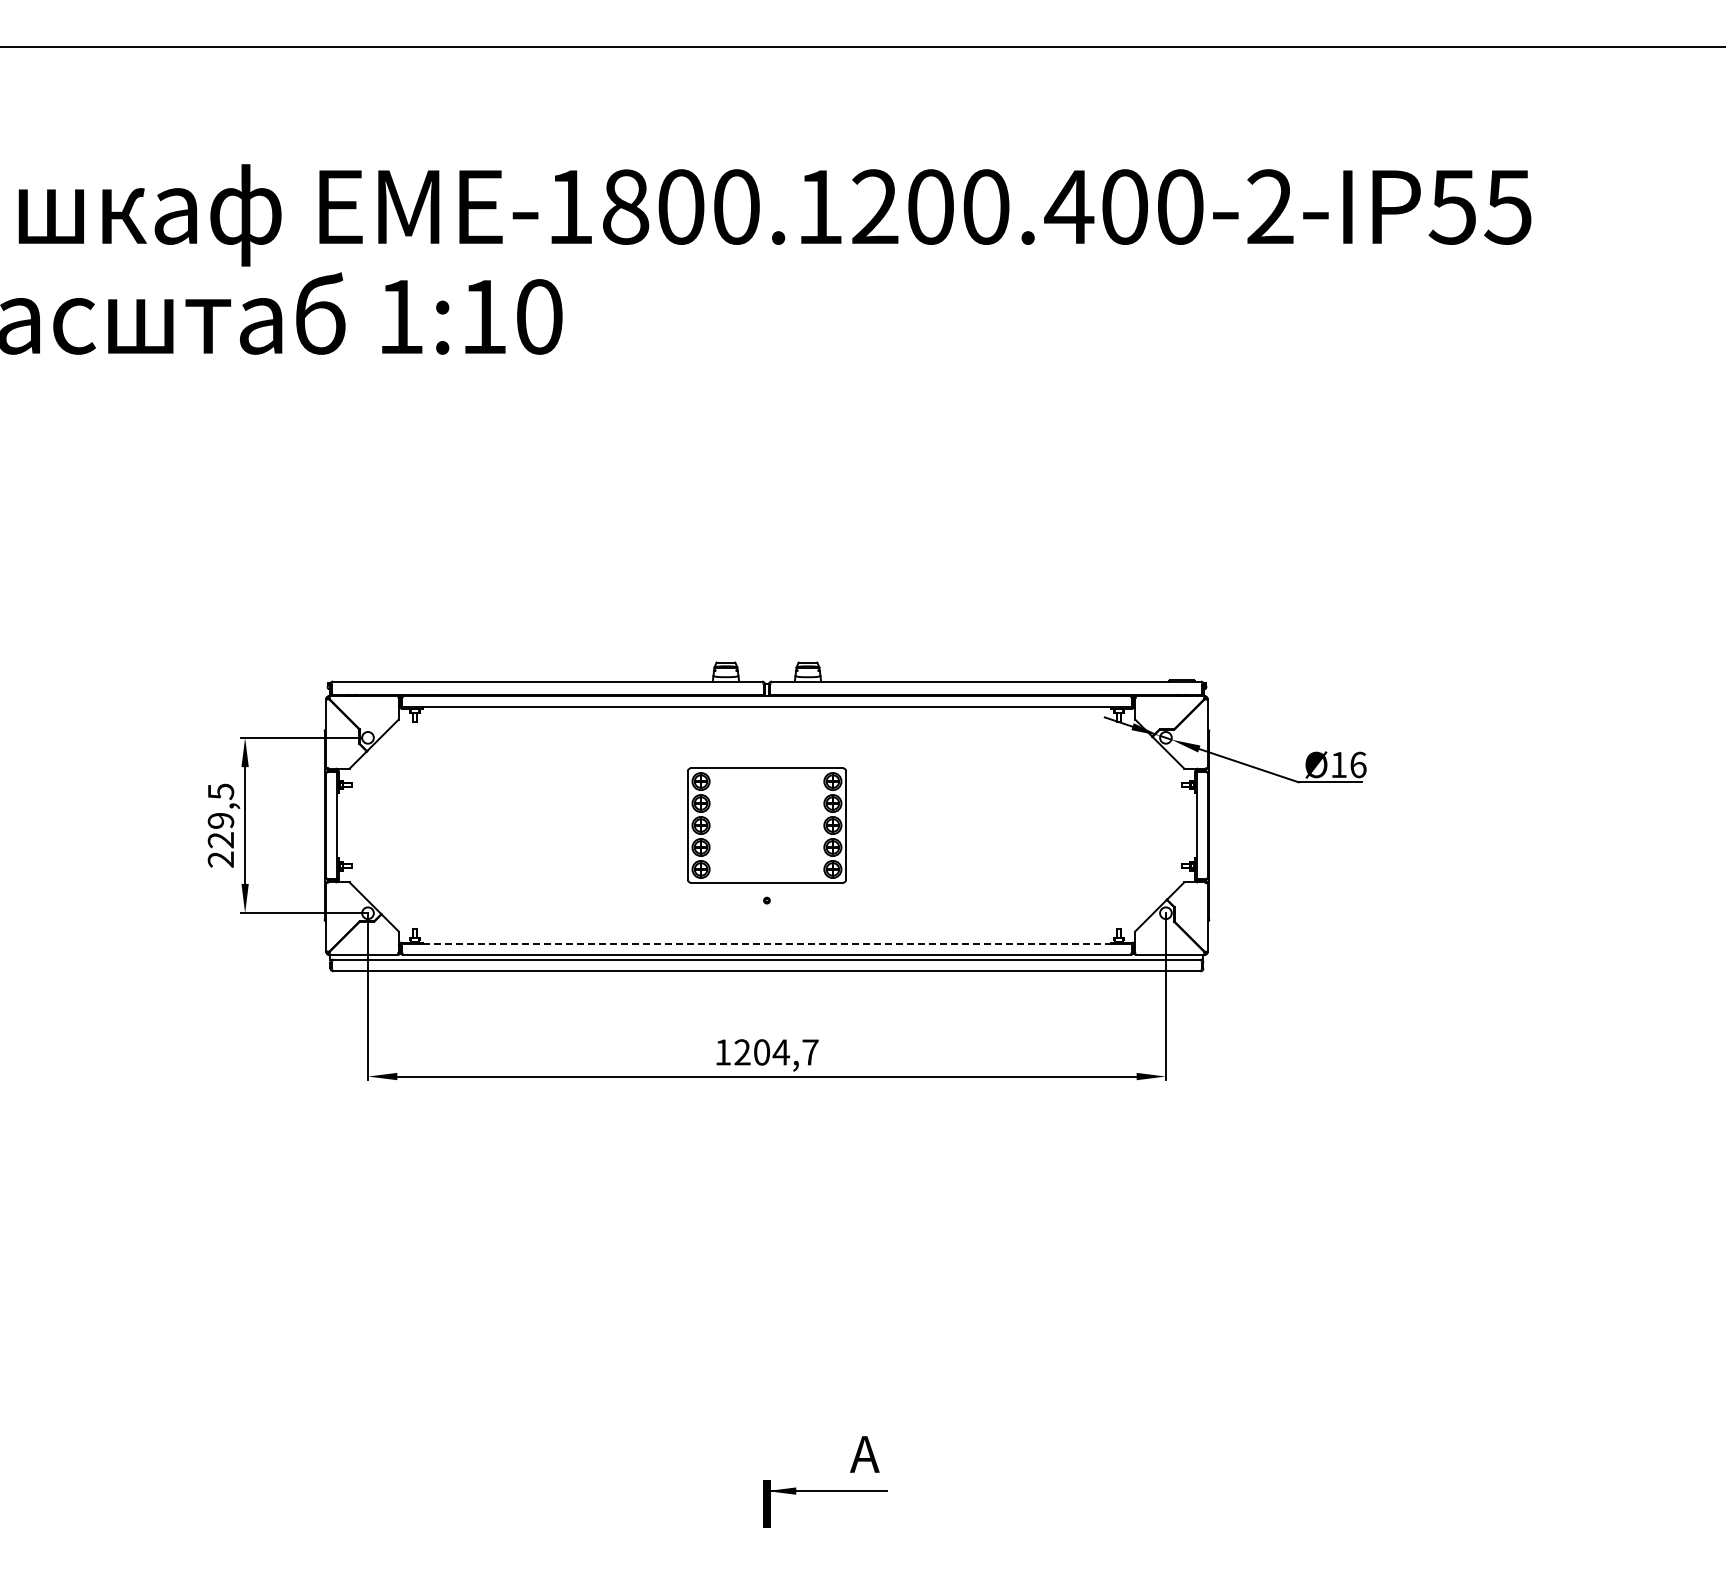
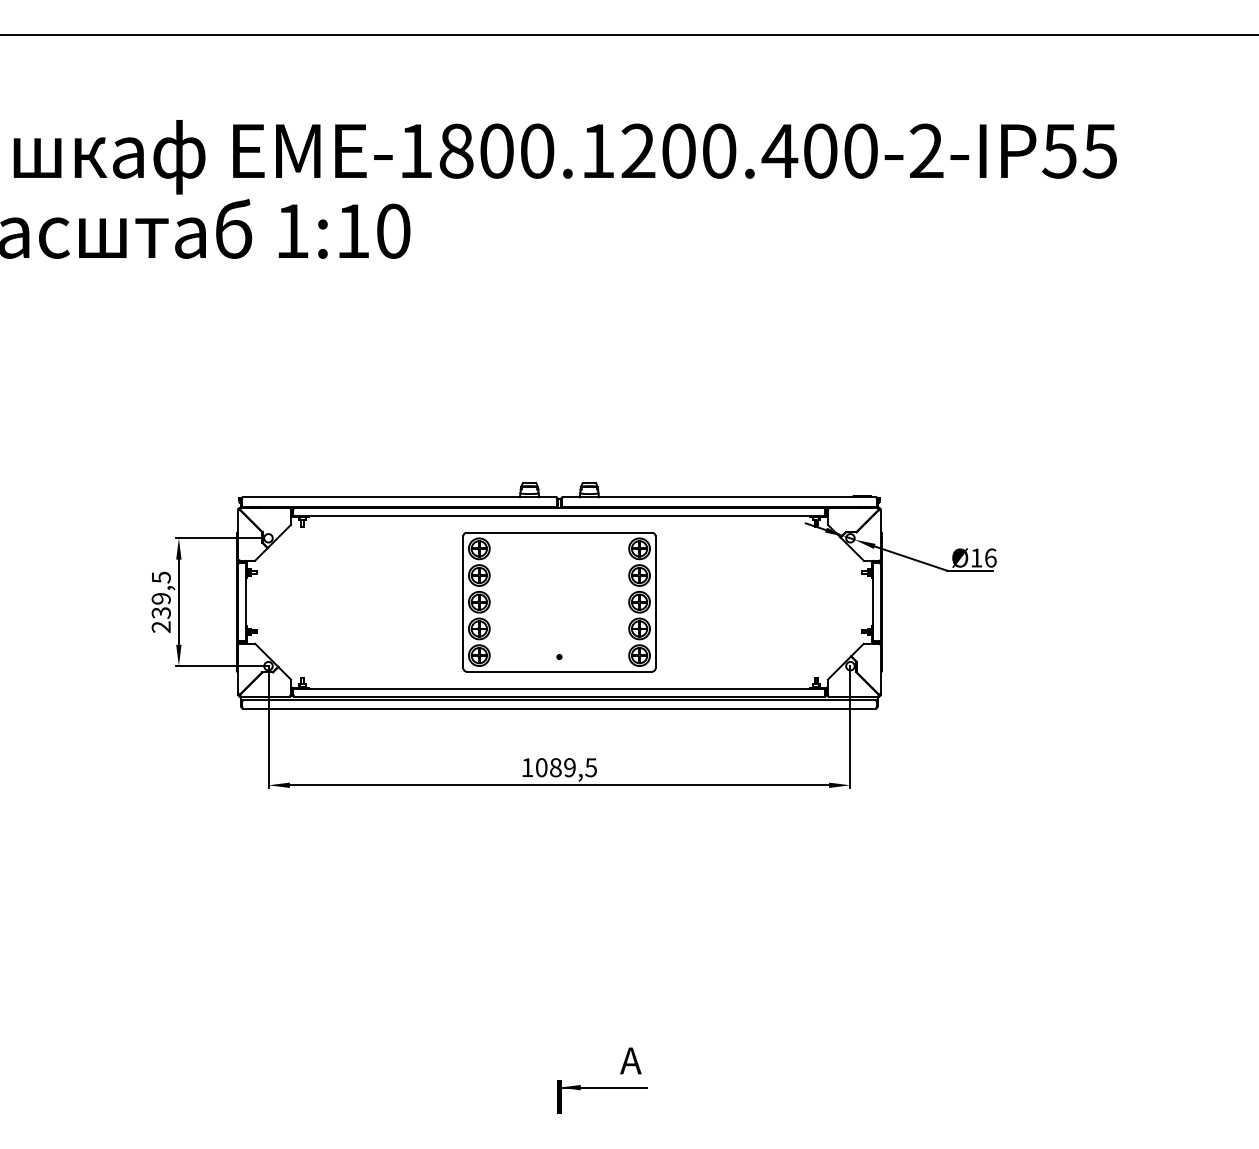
part: (766, 825) -> (559, 602), size x1.67
text: (221, 840) -> (161, 613), 229,5 -> 239,5
line: (767, 944) -> (559, 689), dashed -> solid
text: (776, 1052) -> (566, 767), 1204,7 -> 1089,5

